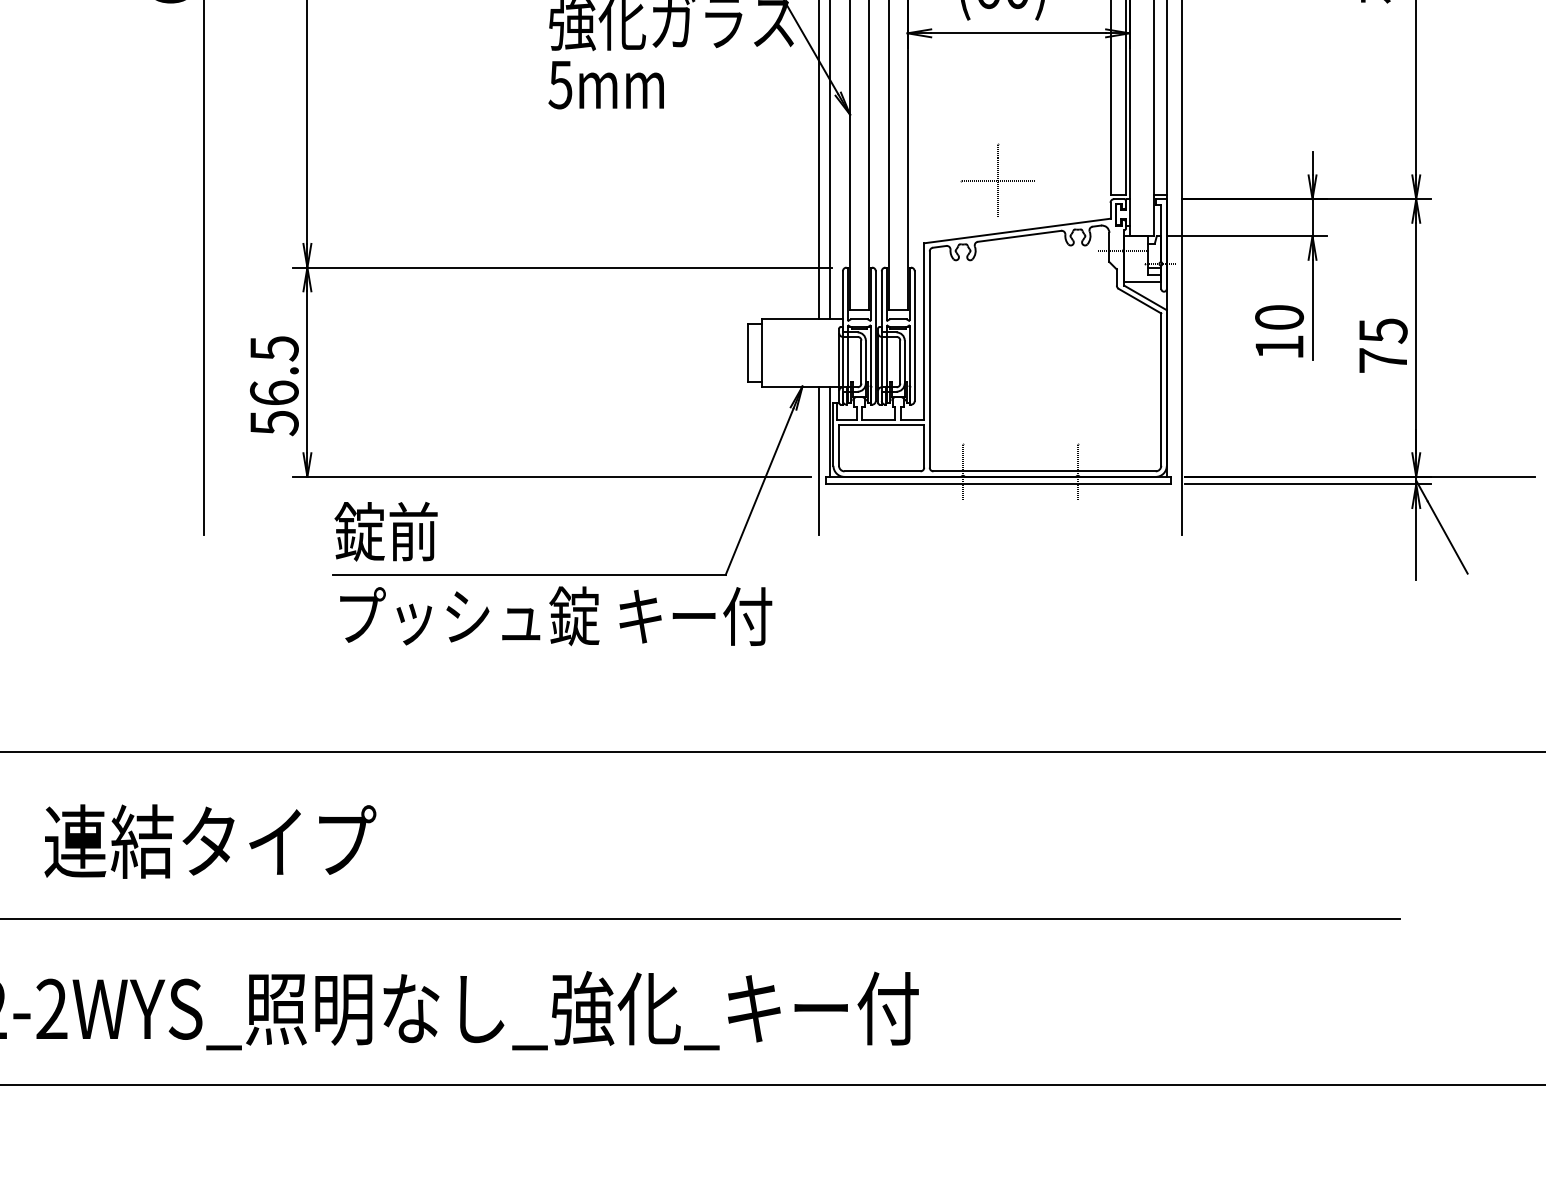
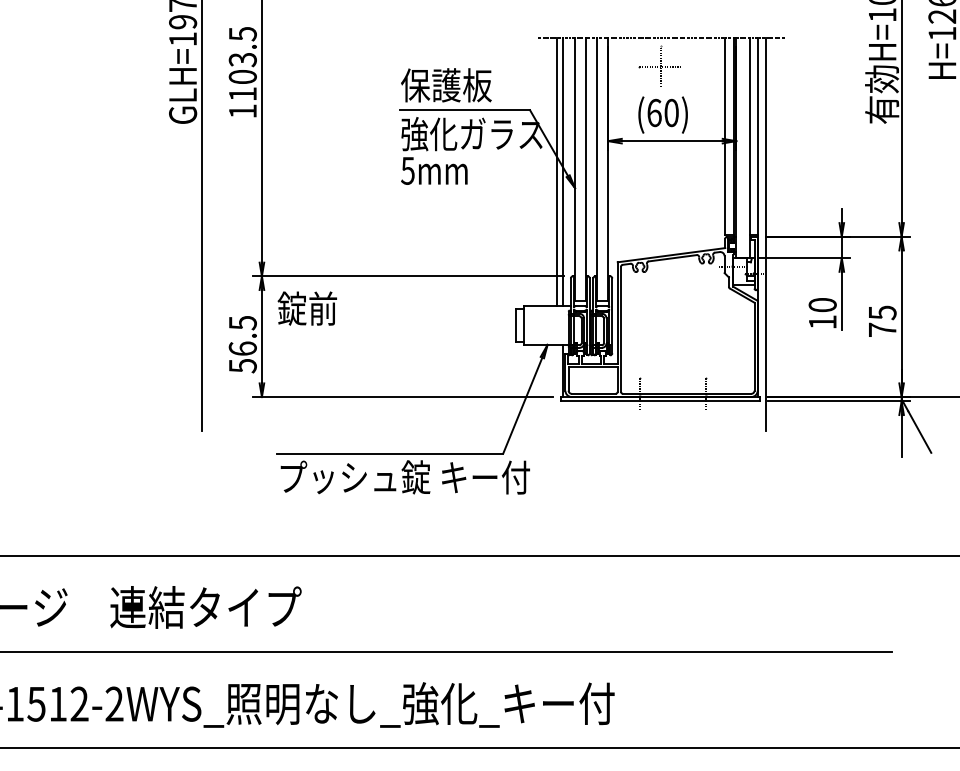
part: (996, 177) -> (659, 224), removed
line: (818, 460) -> (556, 387), removed
text: (384, 531) -> (306, 308), moved

